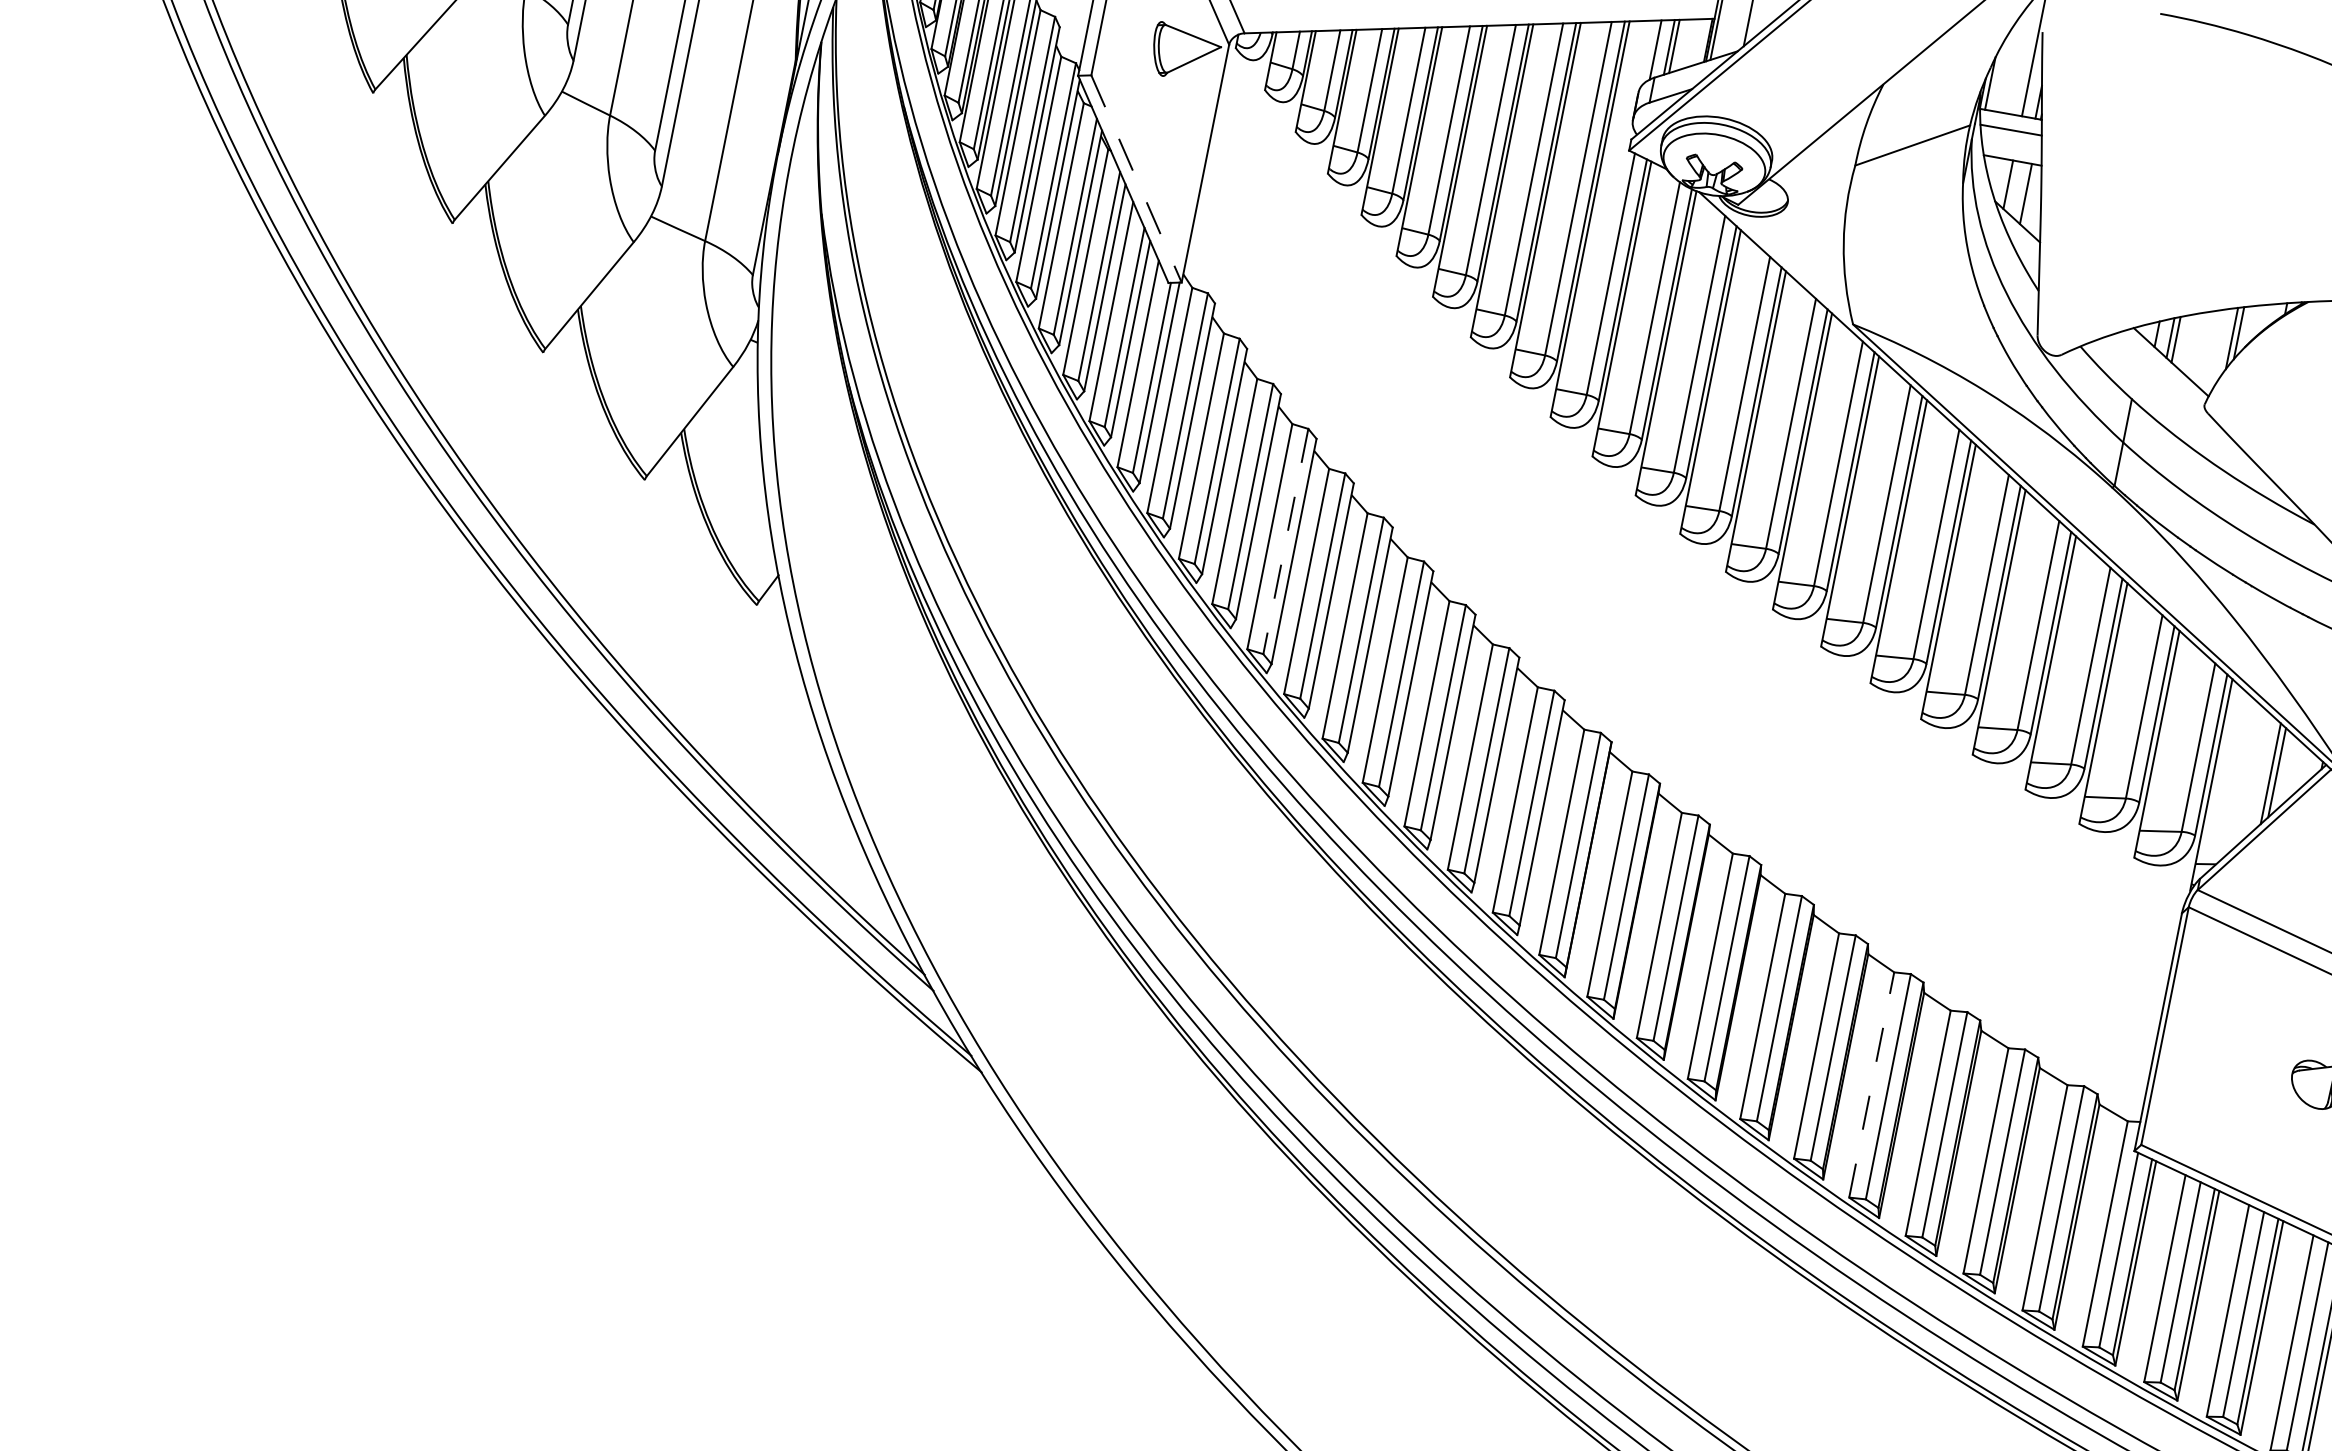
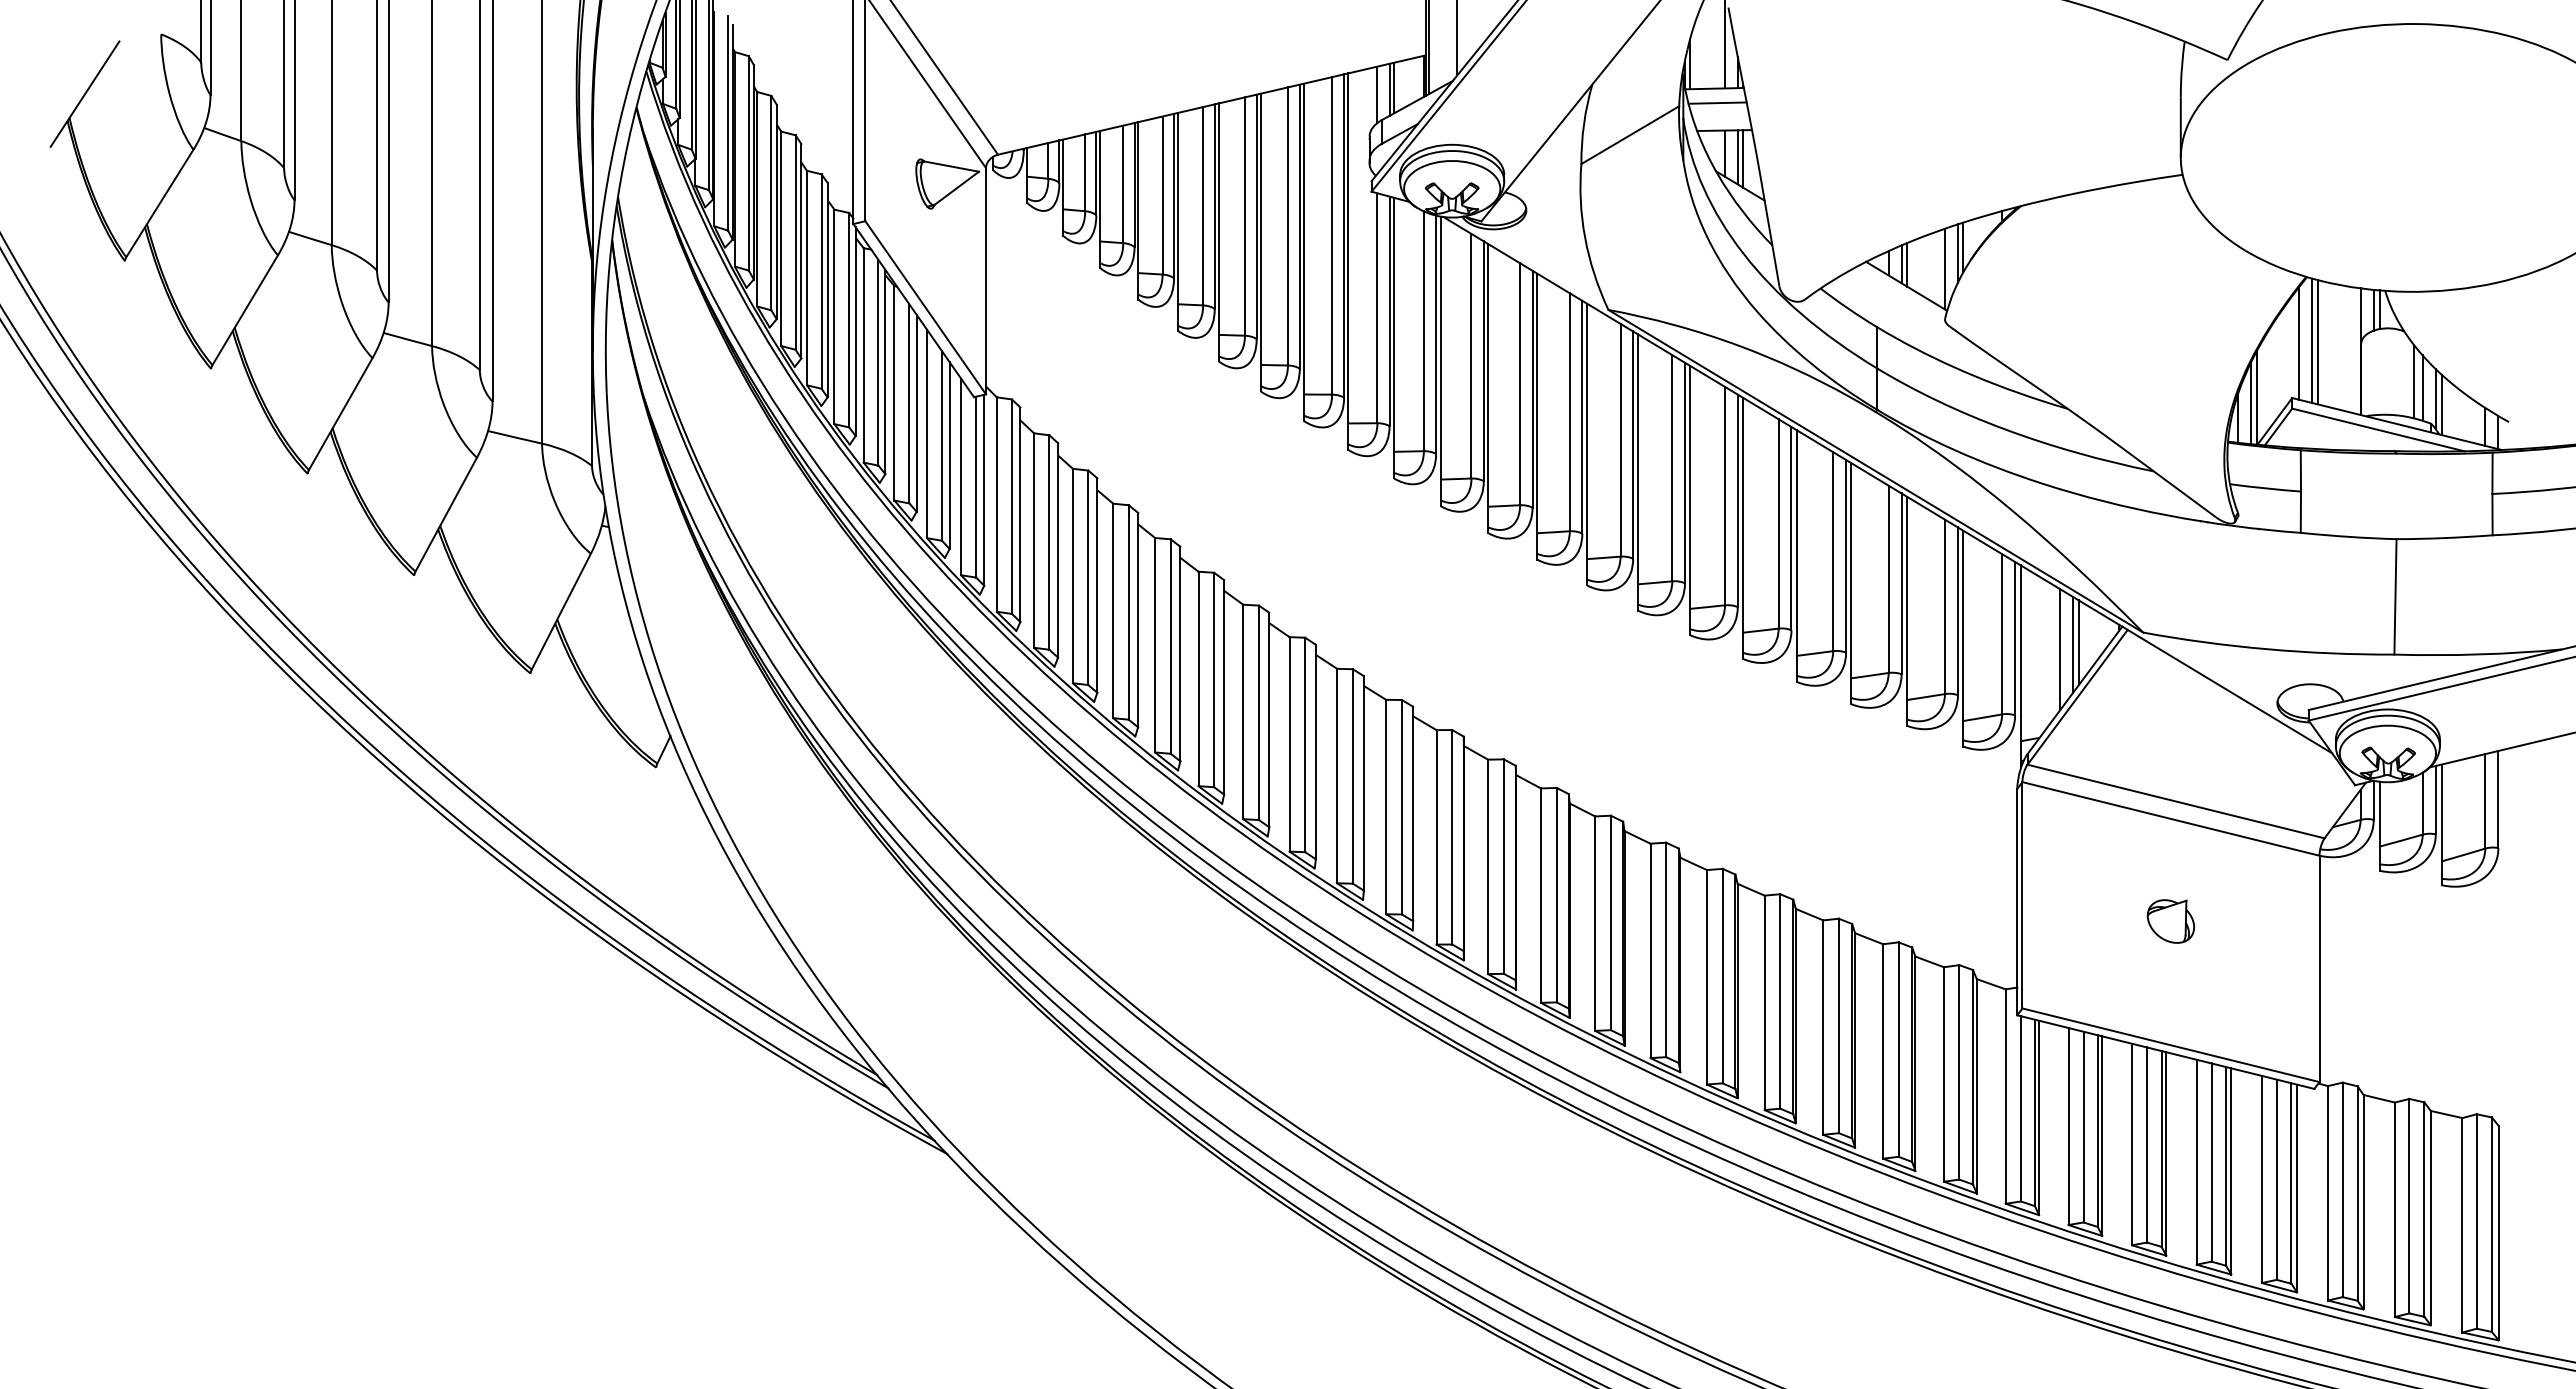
line: (1136, 178) -> (925, 307), dashed -> solid
line: (2020, 191) -> (1737, 157), added
line: (2214, 351) -> (1944, 268), added
line: (1285, 541) -> (1128, 612), dashed -> solid
line: (2256, 775) -> (2060, 649), added
line: (1871, 1084) -> (1764, 1002), dashed -> solid

